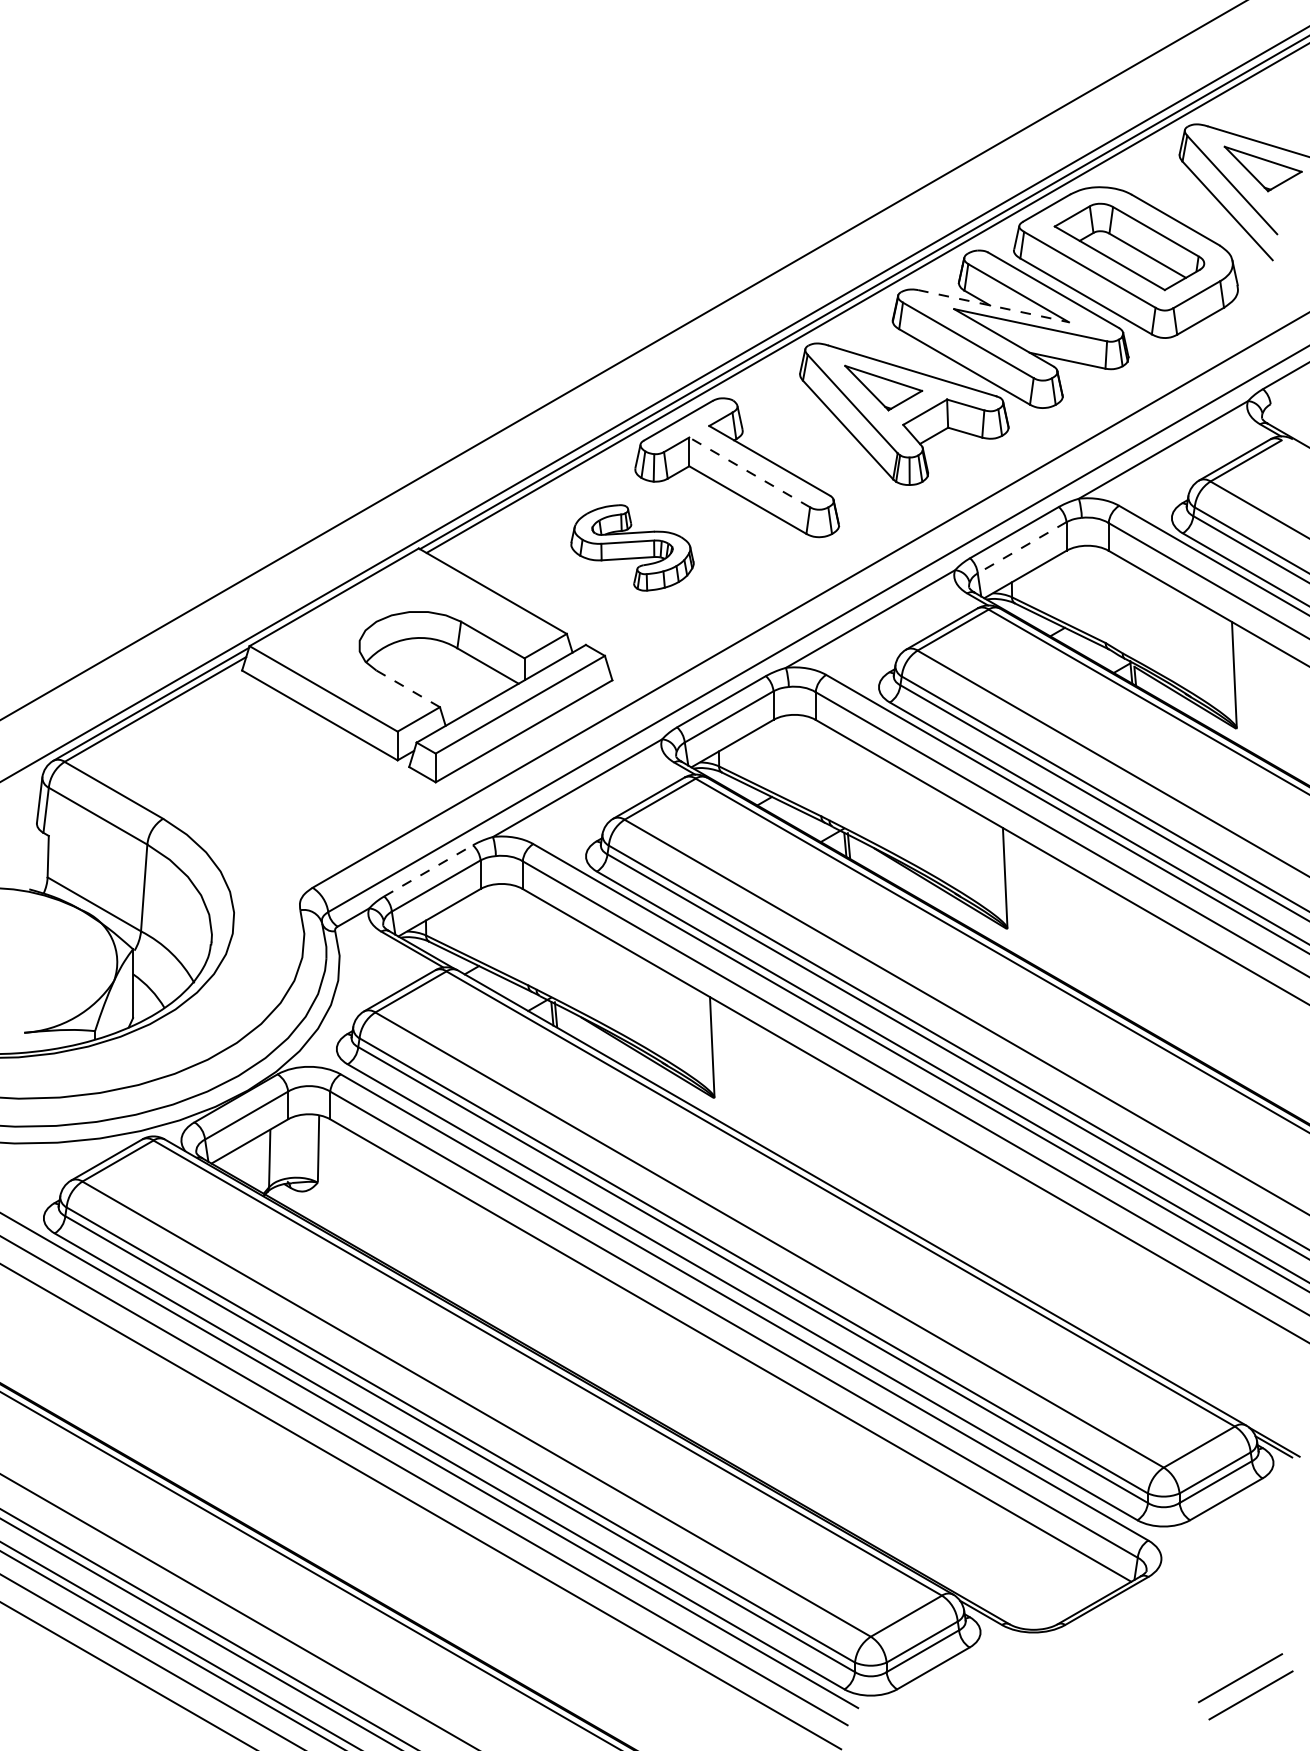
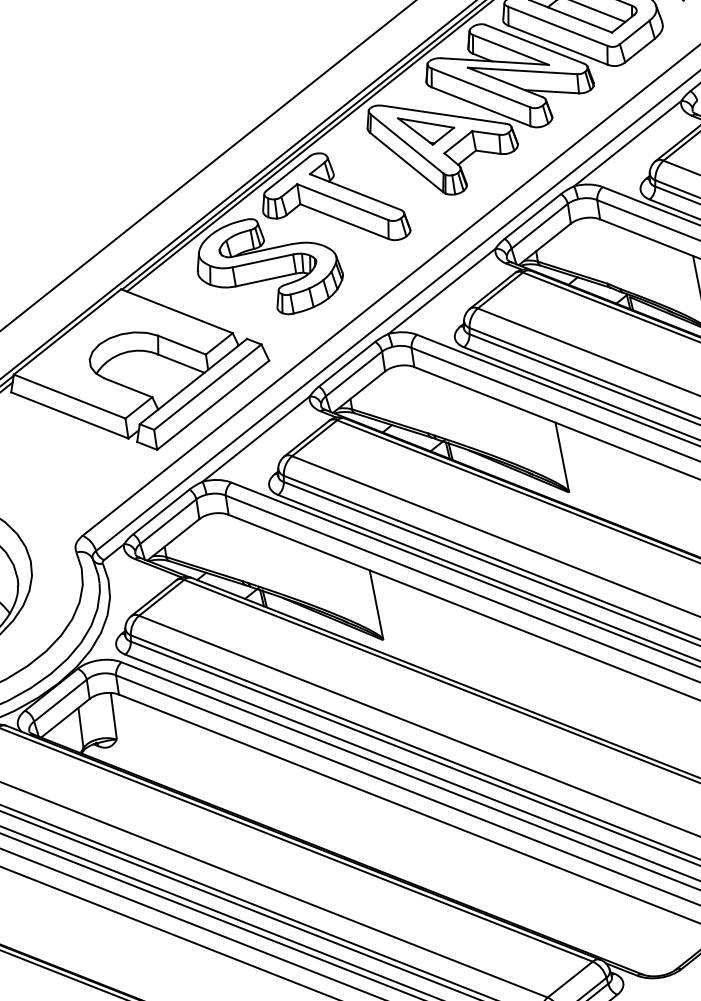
line: (994, 306) -> (495, 61), dashed -> solid
line: (749, 472) -> (342, 202), dashed -> solid
part: (632, 547) -> (269, 266), size x1.67
line: (1021, 548) -> (539, 226), dashed -> solid
line: (408, 688) -> (128, 387), dashed -> solid
line: (428, 870) -> (161, 511), dashed -> solid

